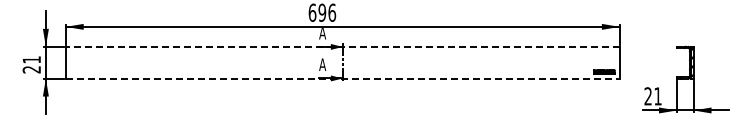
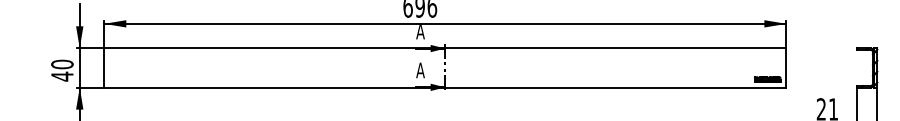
line: (342, 46) -> (444, 48), dashed -> solid
text: (31, 64) -> (62, 70), 21 -> 40
line: (342, 78) -> (444, 87), dashed -> solid

